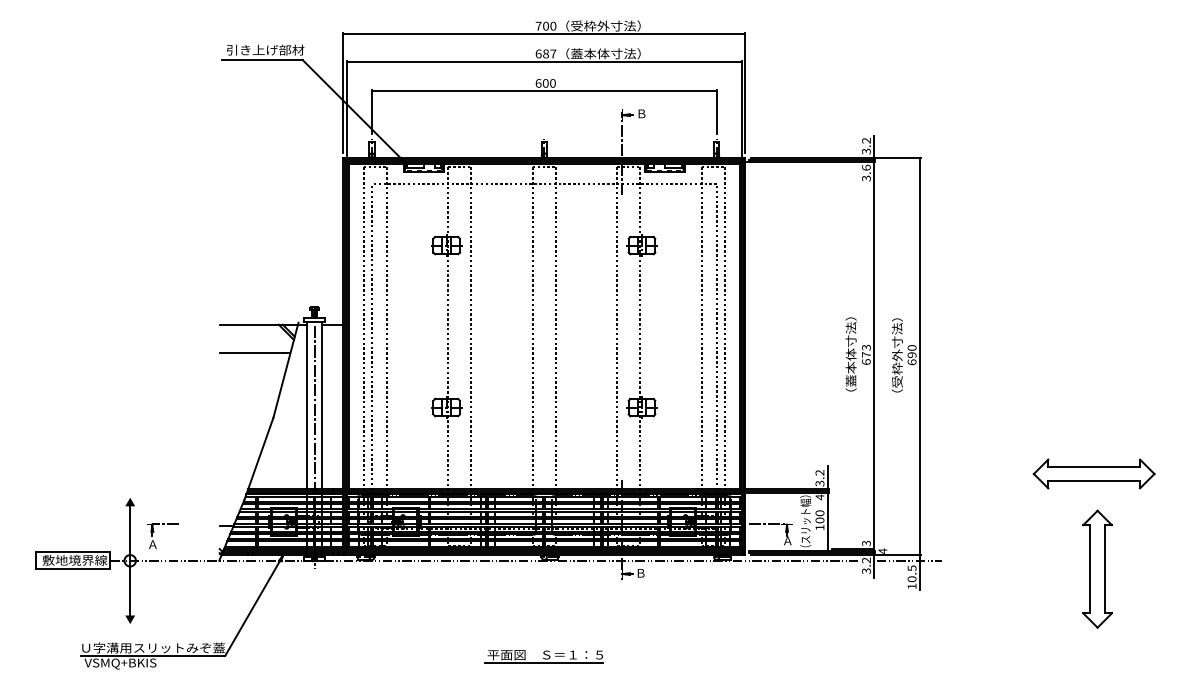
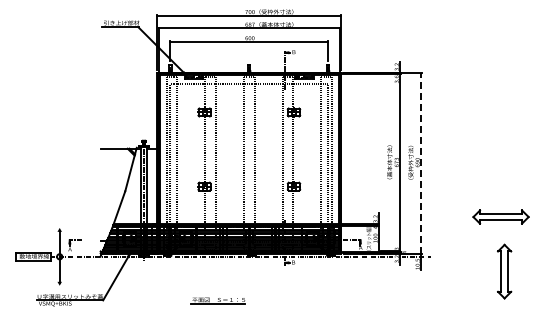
line: (254, 352) -> (116, 161), removed
line: (920, 357) -> (421, 163), solid -> dashed
part: (1097, 568) -> (504, 271), moved
part: (542, 656) -> (217, 300), moved

